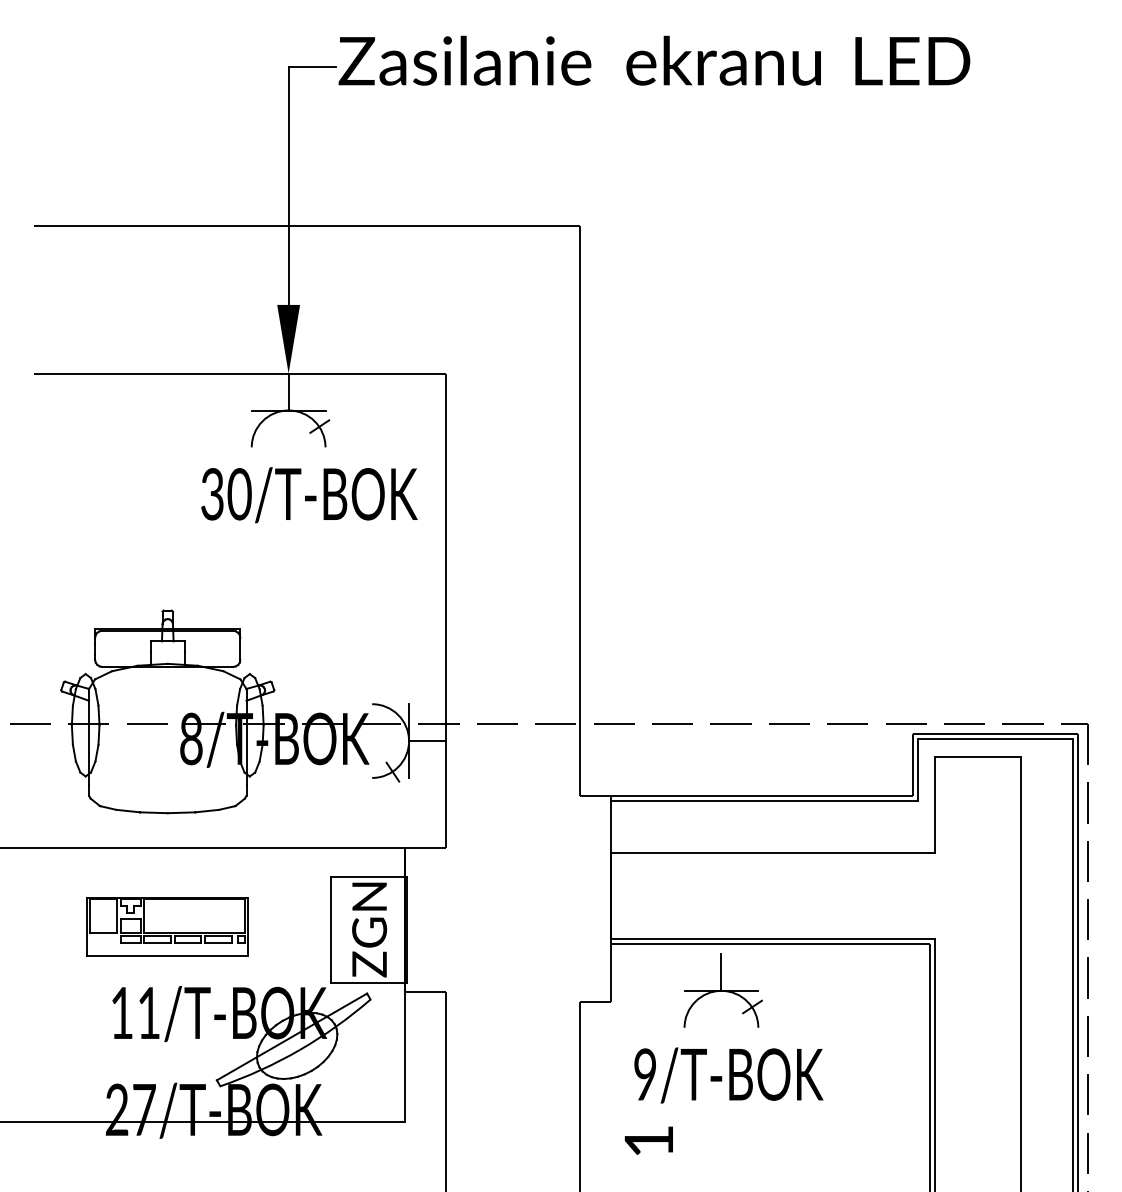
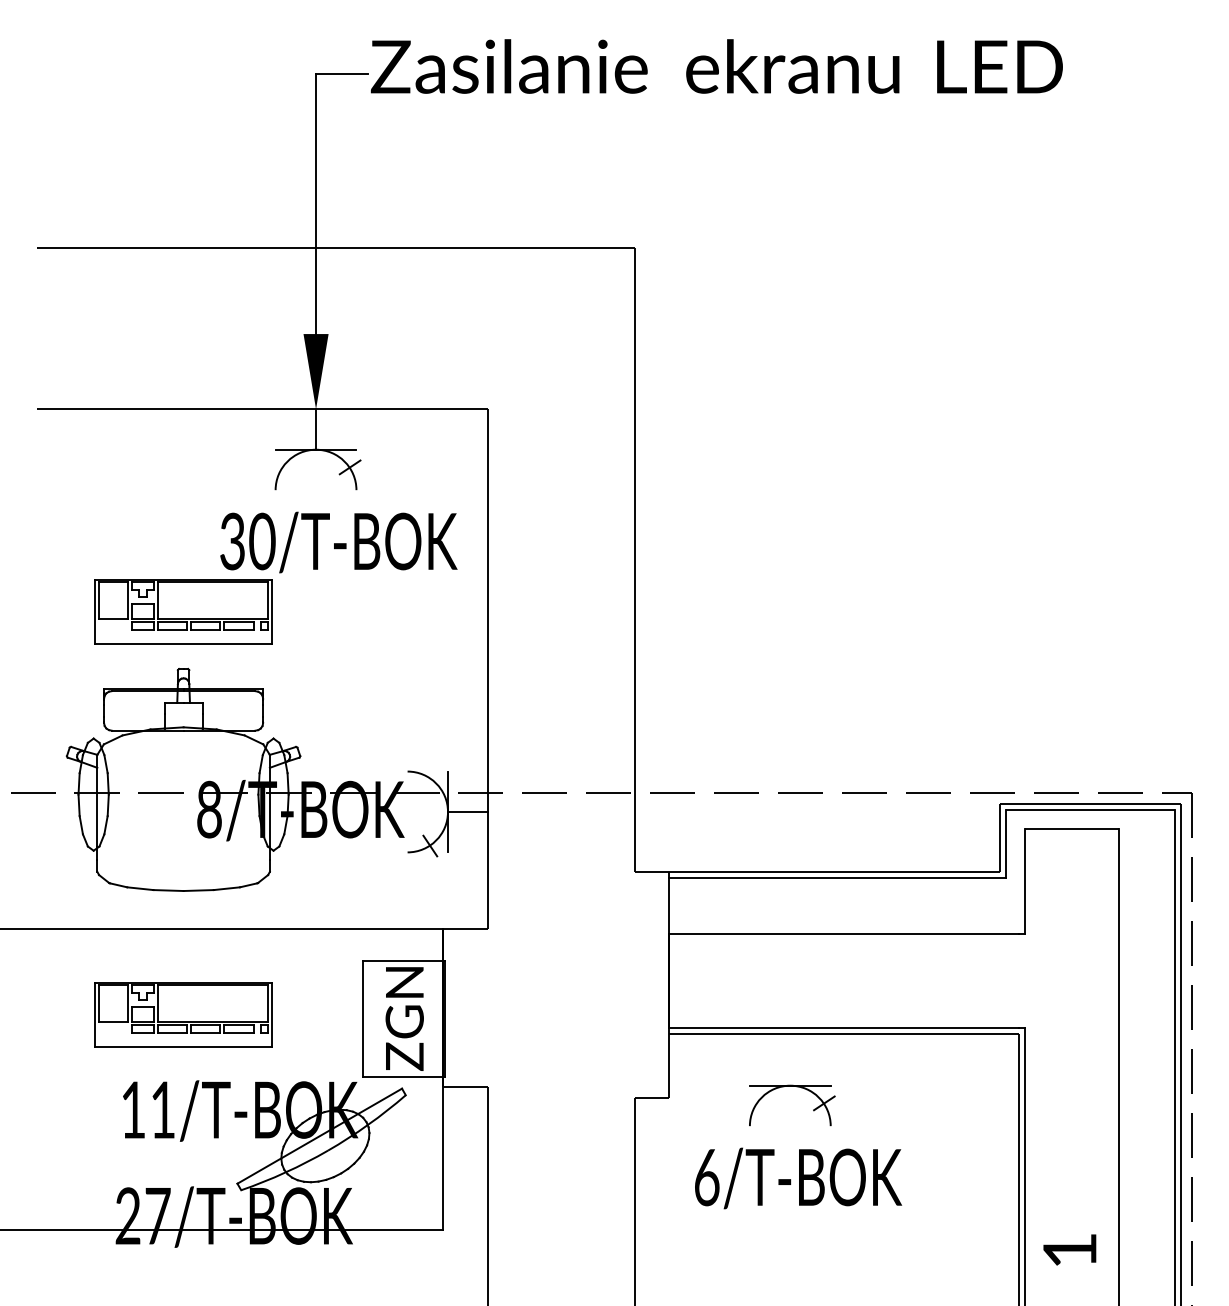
part: (167, 558) -> (183, 611), added
line: (721, 972) -> (790, 1065), removed
text: (644, 1074) -> (706, 1177), 9/T-BOK -> 6/T-BOK
text: (648, 1140) -> (1069, 1249), moved

